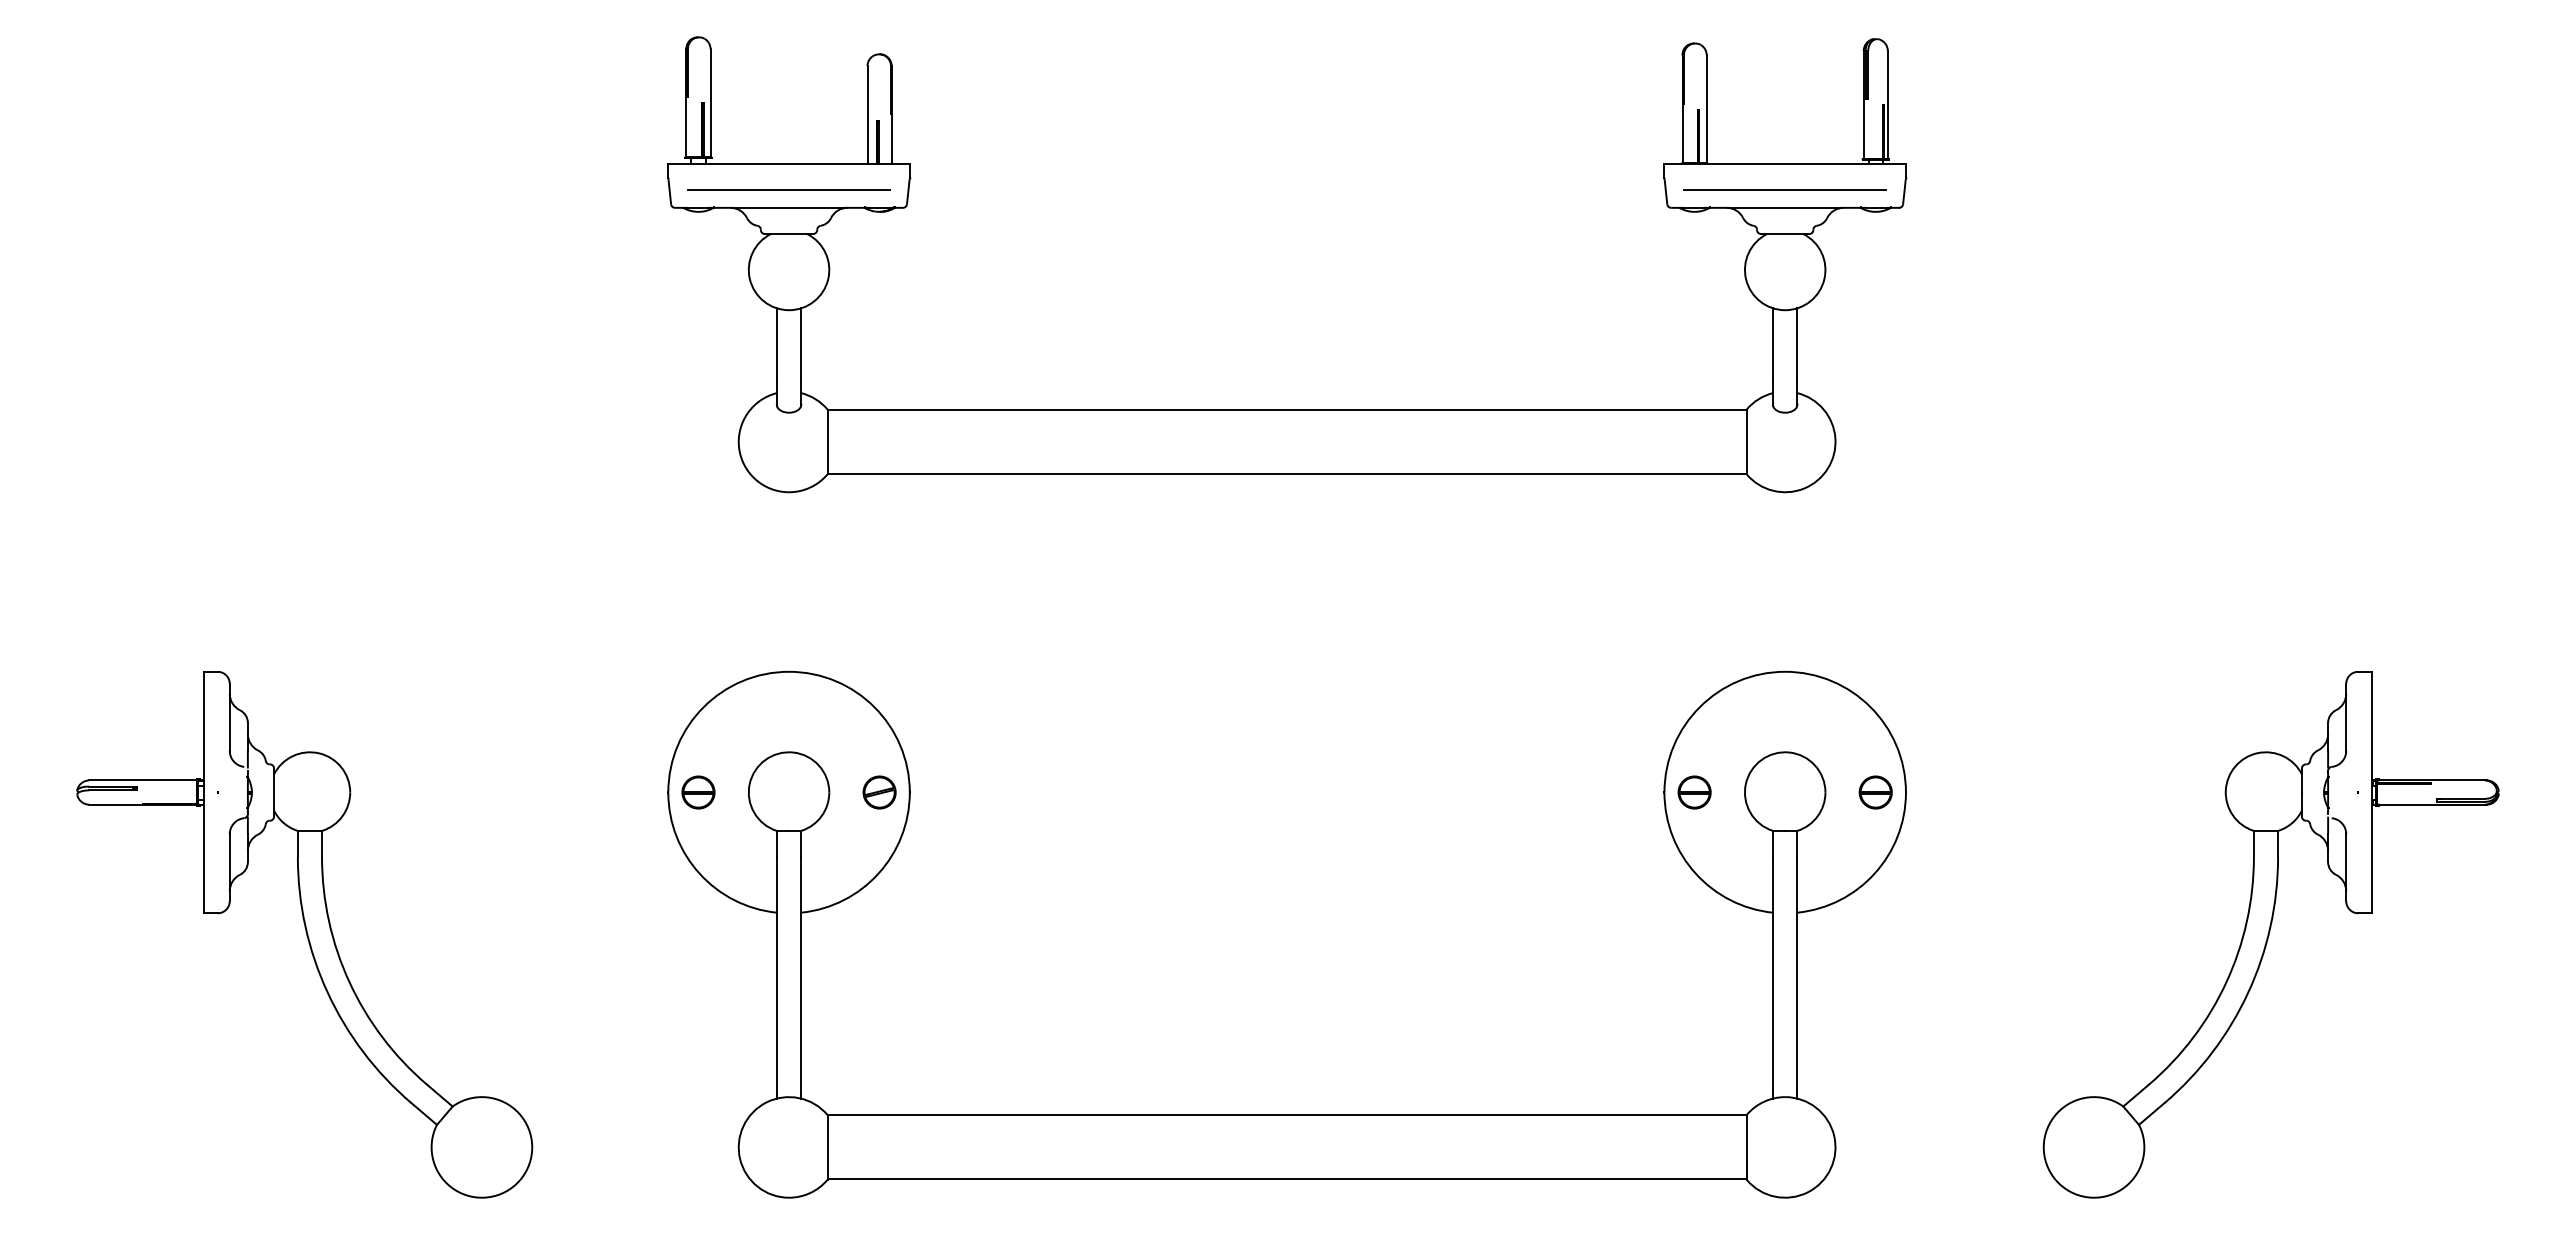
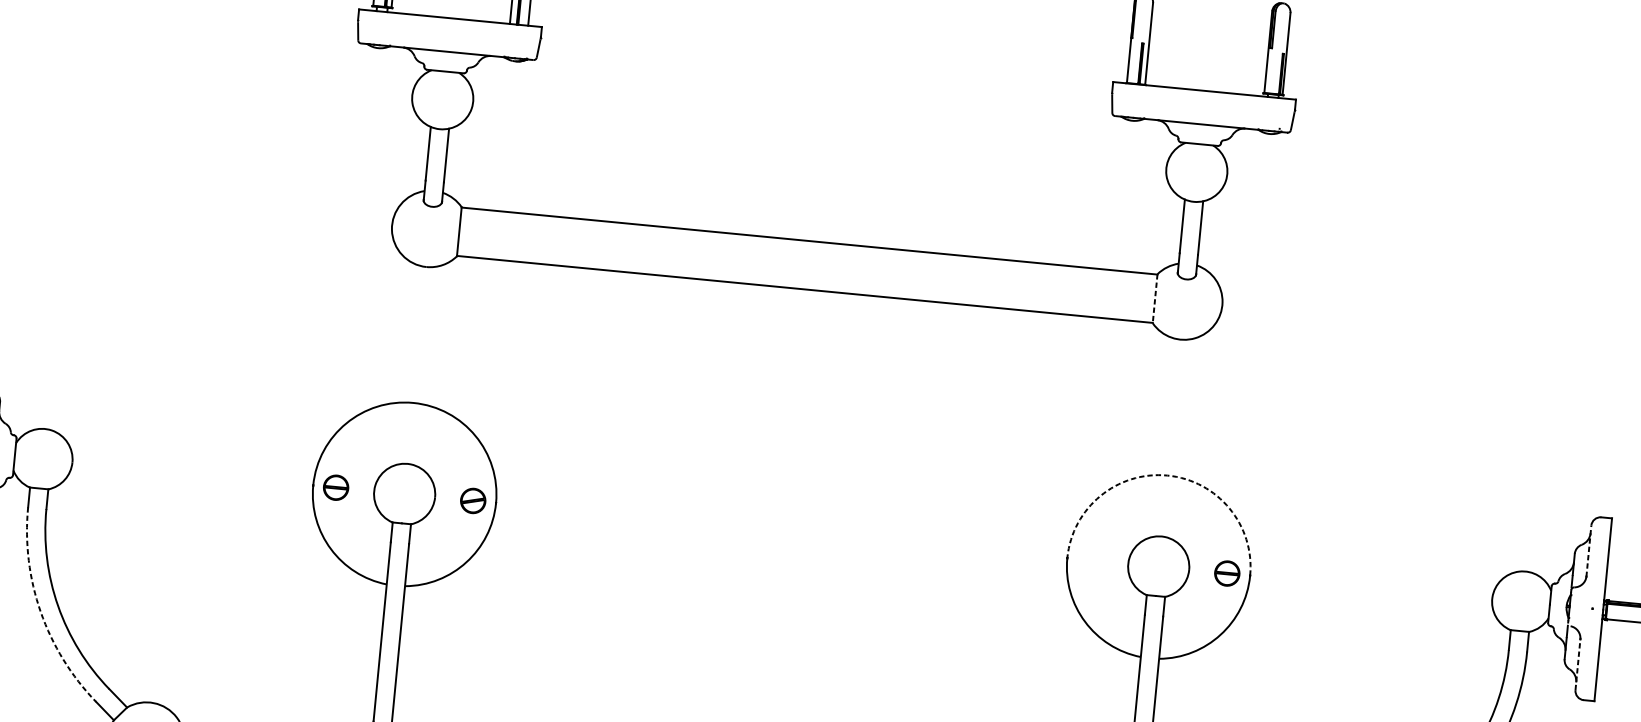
line: (788, 189) -> (448, 37), removed
line: (1784, 189) -> (1202, 110), removed
line: (1746, 442) -> (1154, 299), solid -> dashed
arc: (1785, 671) -> (1167, 475), solid -> dashed
line: (2346, 717) -> (1589, 551), solid -> dashed
part: (1694, 792) -> (1090, 560), removed
line: (2346, 867) -> (1578, 664), solid -> dashed
arc: (327, 992) -> (40, 612), solid -> dashed

